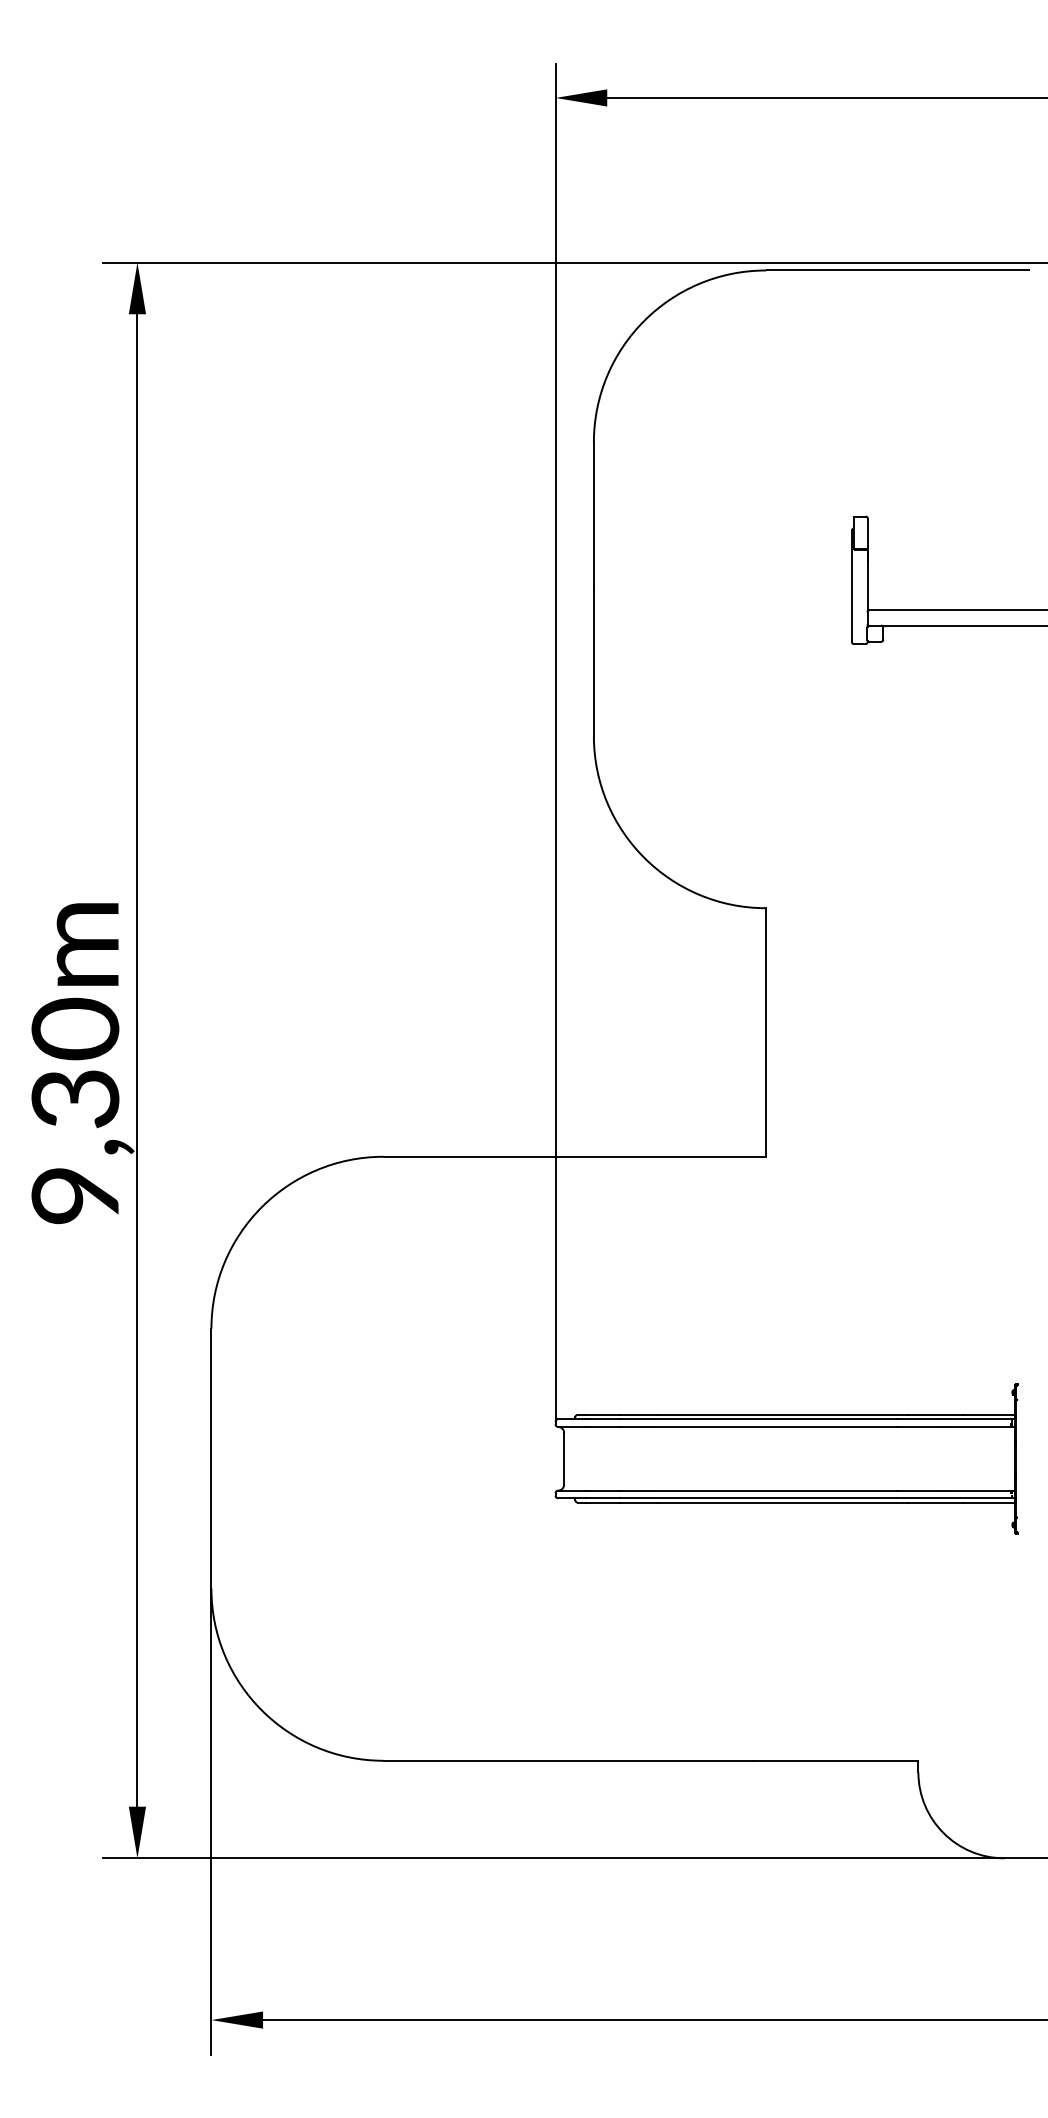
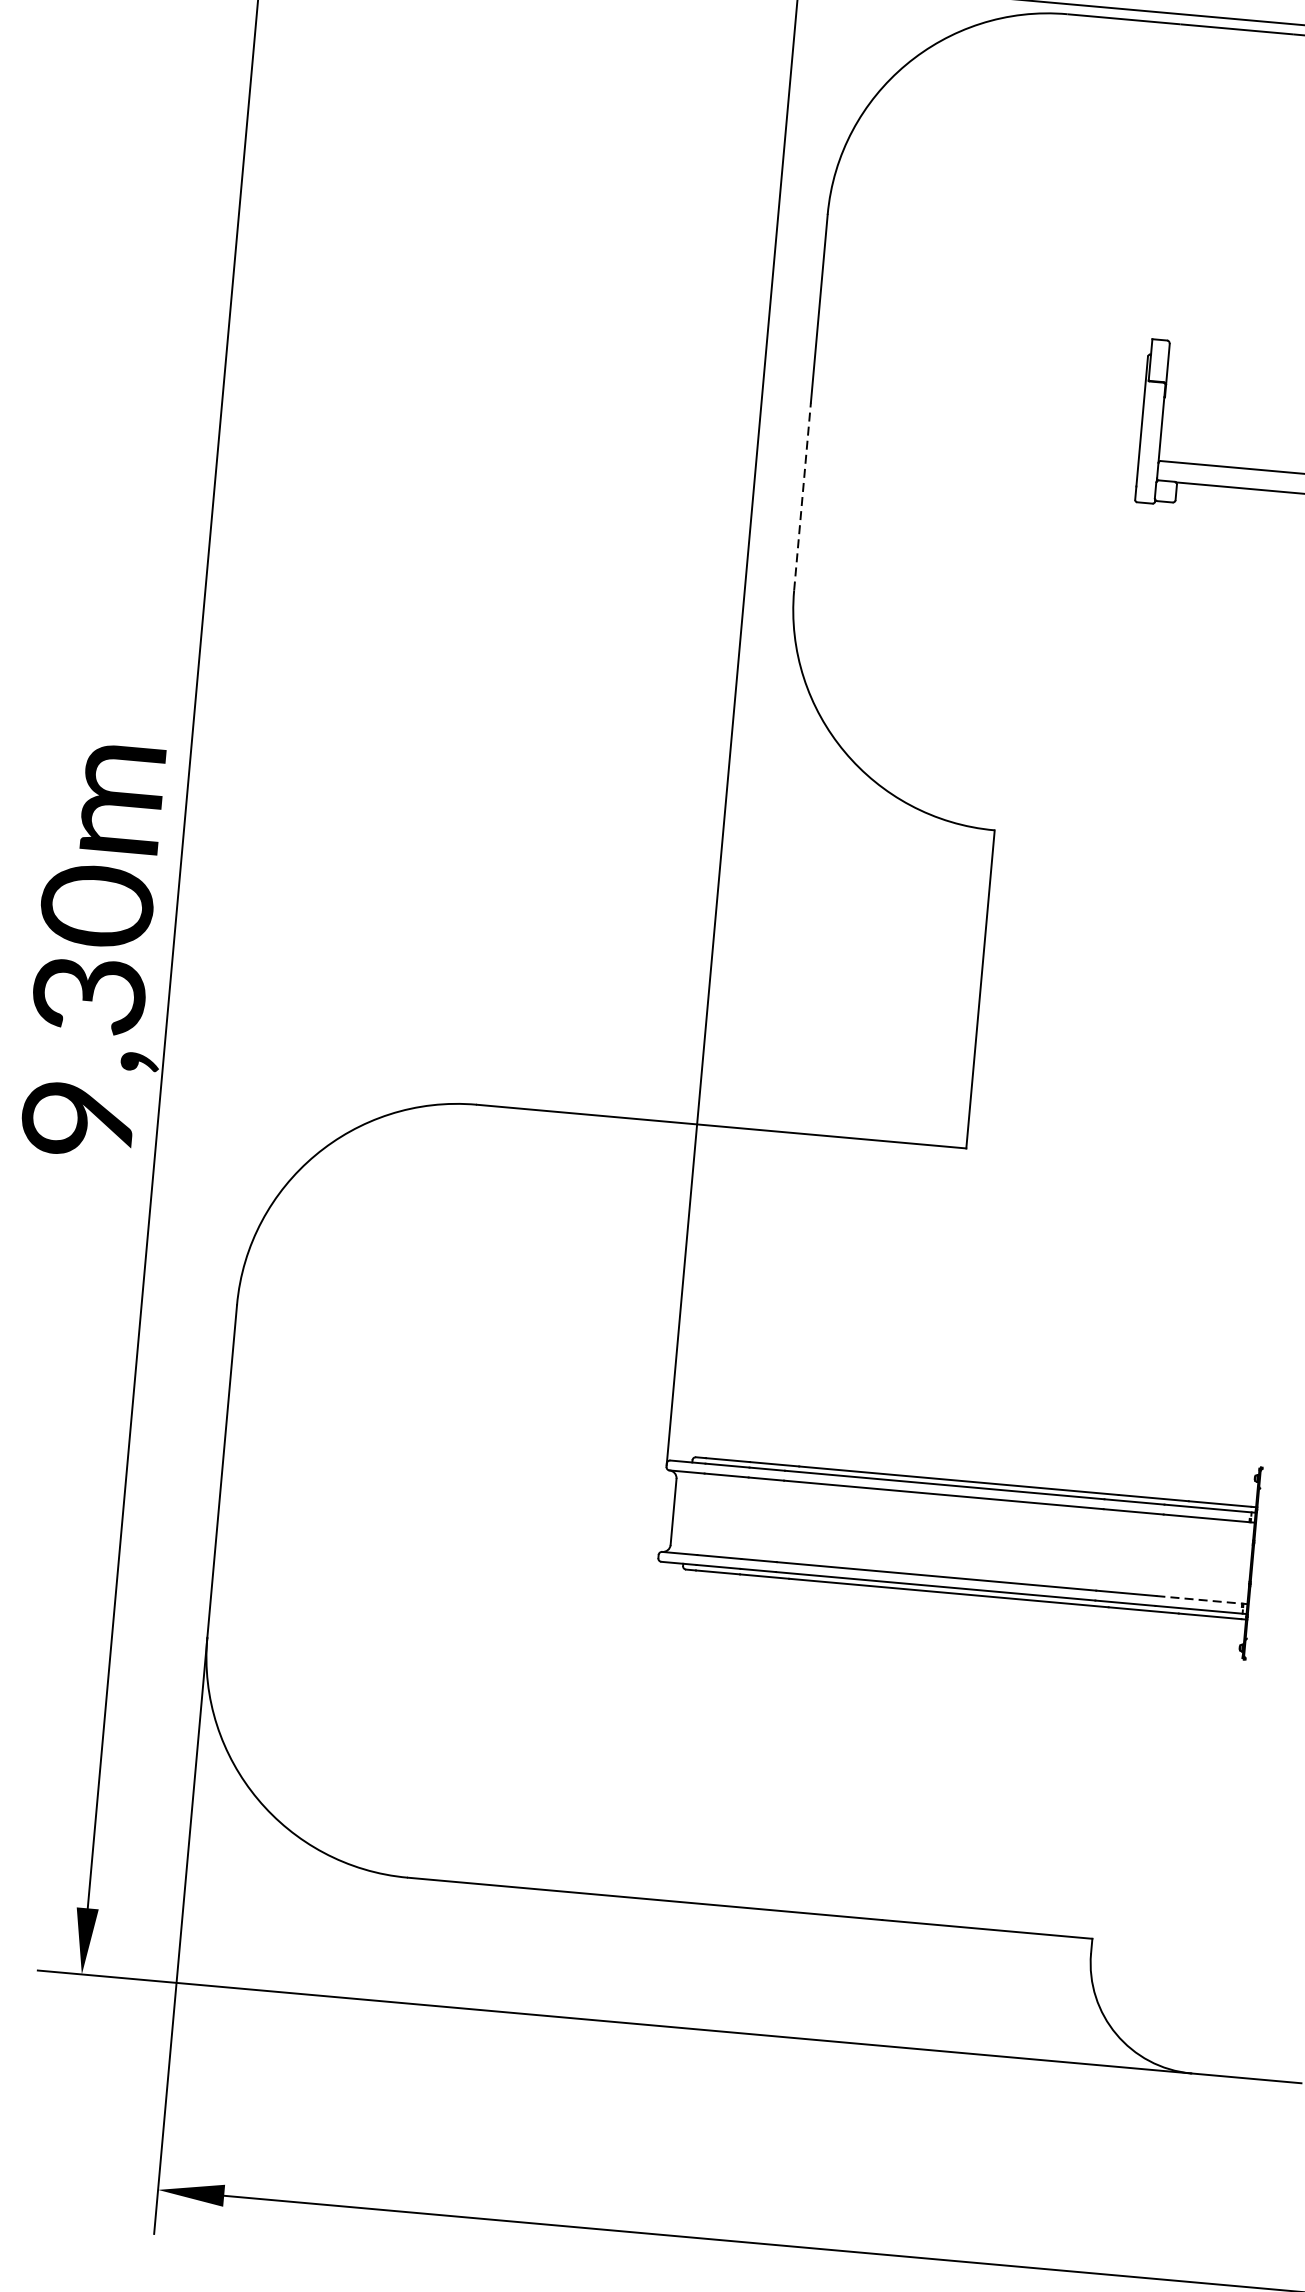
line: (593, 662) -> (802, 496), solid -> dashed
line: (979, 1490) -> (1201, 1599), solid -> dashed

